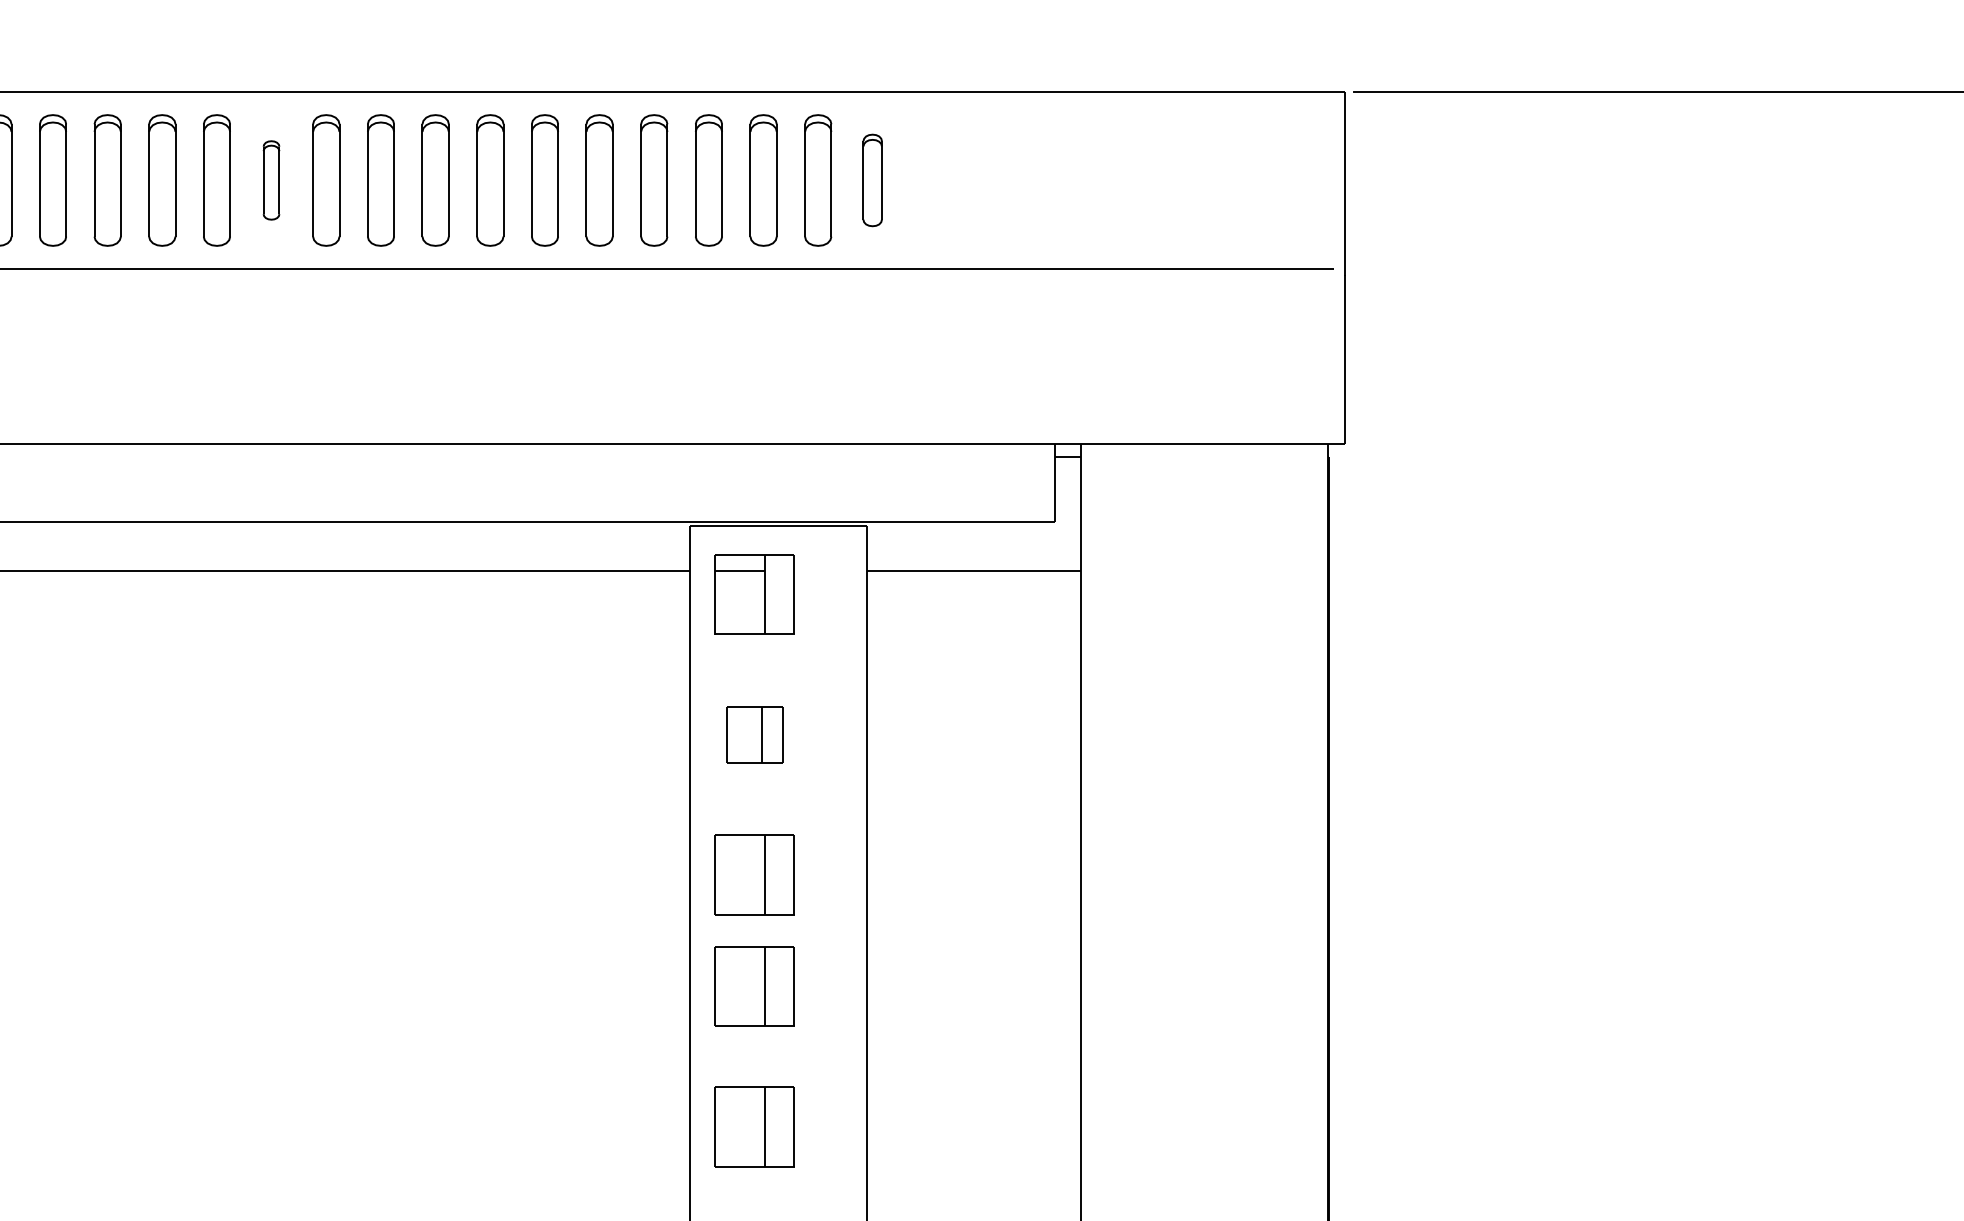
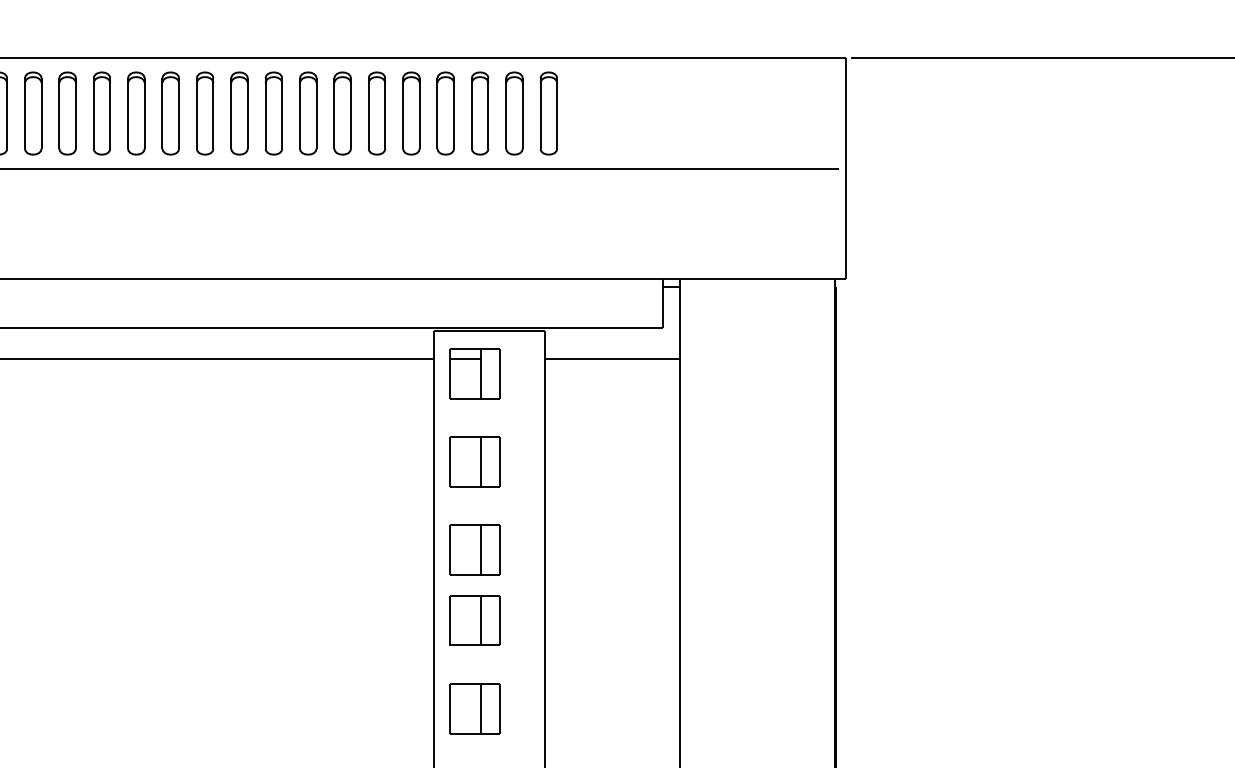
part: (271, 180) -> (170, 113), size x1.67
part: (872, 180) -> (548, 113), size x1.43
part: (754, 733) -> (474, 461), size x1.43

